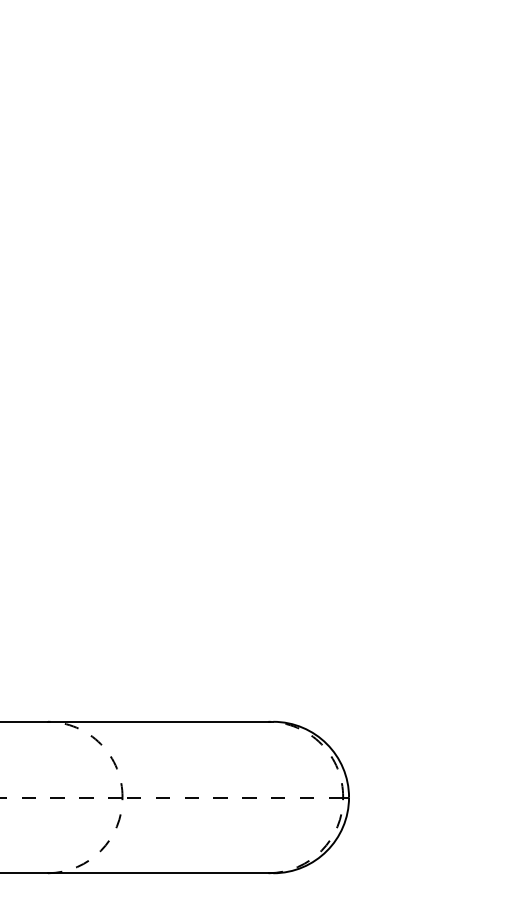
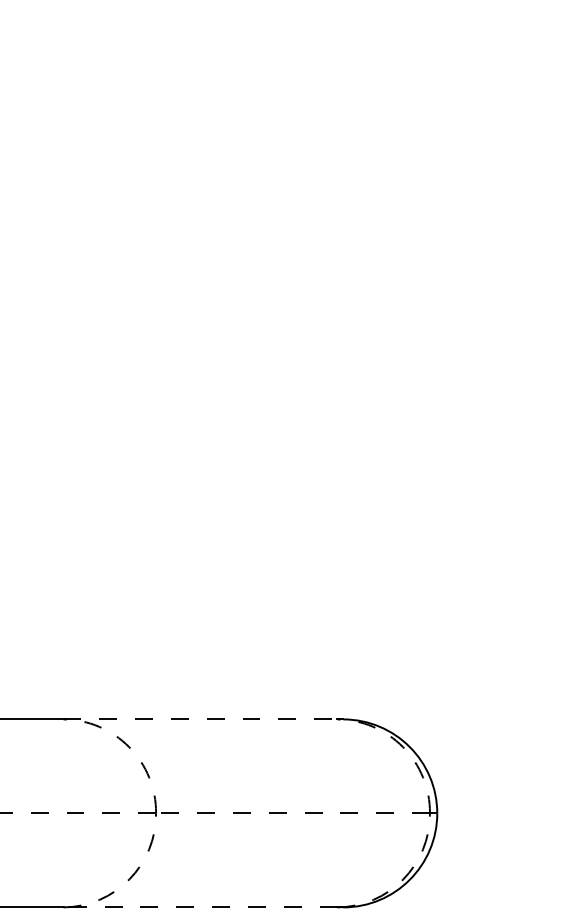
line: (158, 721) -> (200, 719), solid -> dashed
line: (157, 873) -> (199, 907), solid -> dashed

